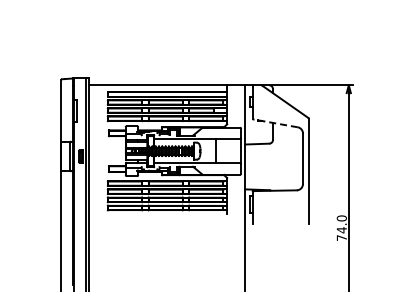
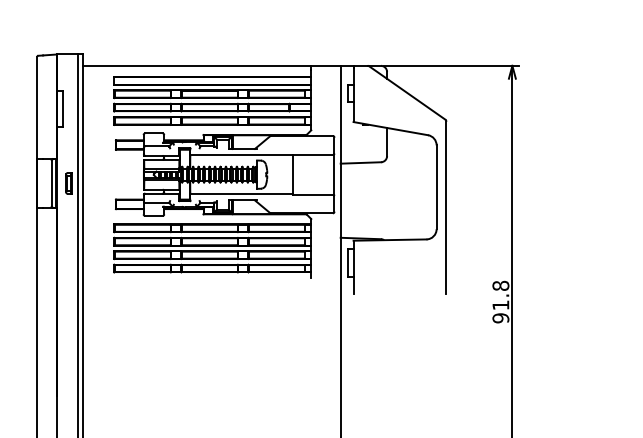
line: (275, 123) -> (391, 128), dashed -> solid
text: (341, 228) -> (500, 302), 74.0 -> 91.8

